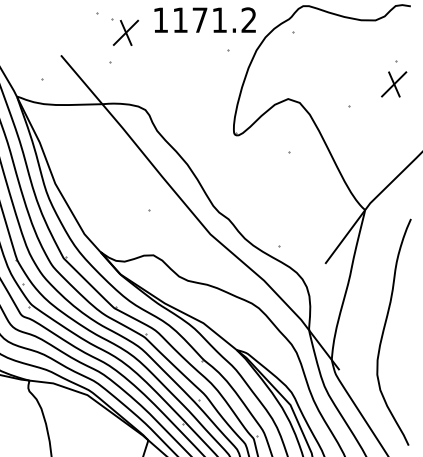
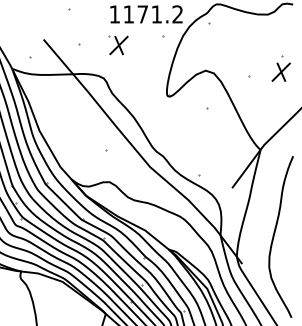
part: (125, 32) -> (118, 45), moved
part: (393, 79) -> (280, 68), moved

